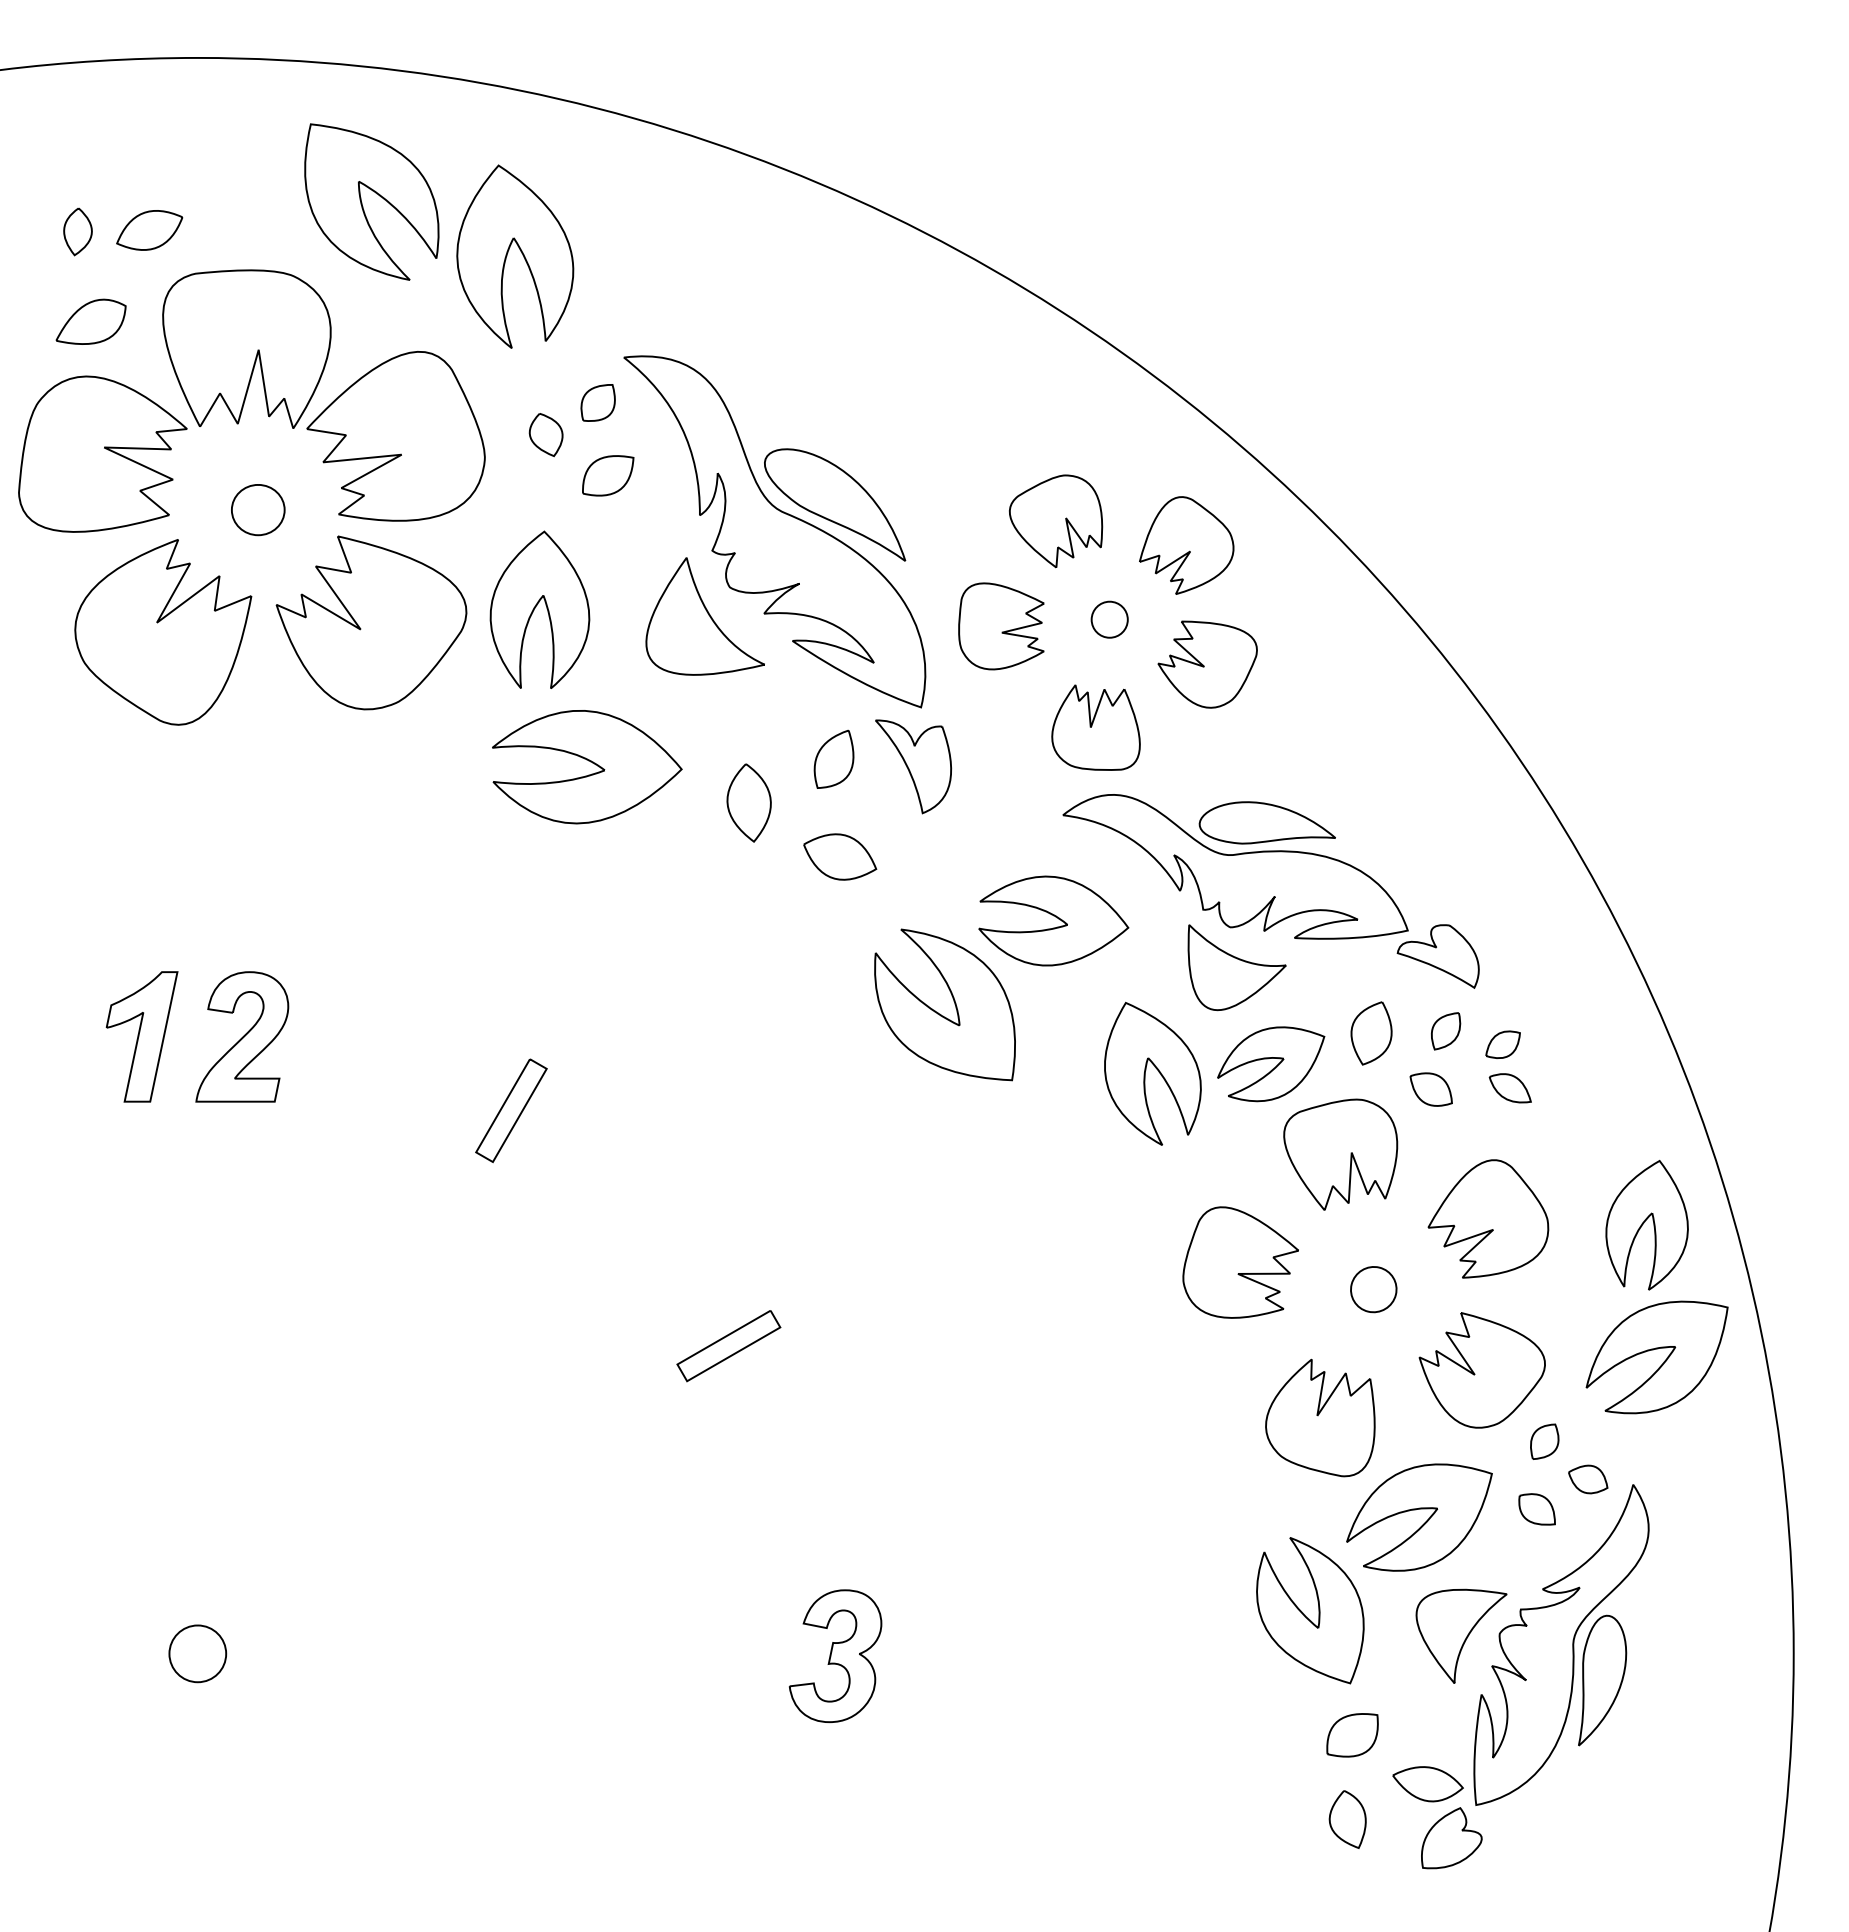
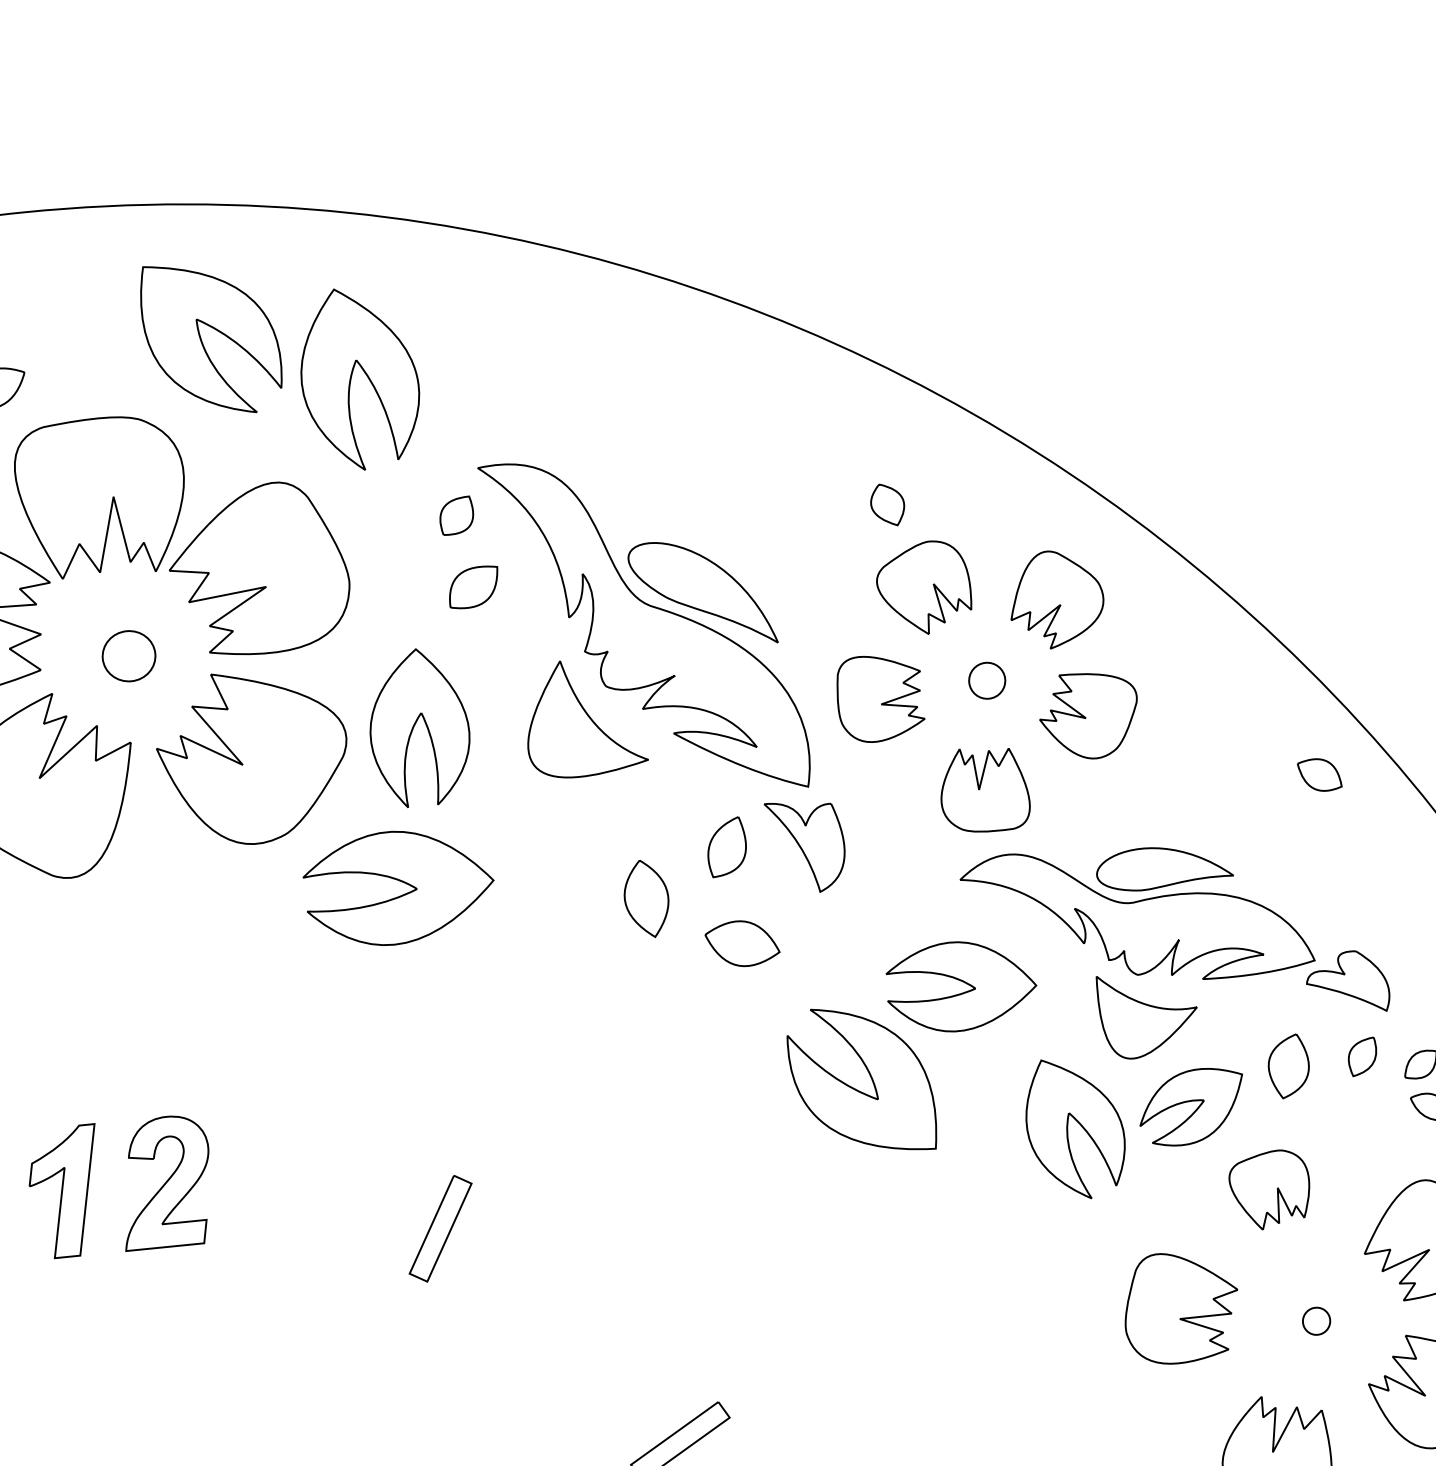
part: (545, 435) -> (887, 505), moved
part: (587, 767) -> (399, 887), moved
part: (1430, 1089) -> (1318, 775), moved
part: (1340, 1154) -> (1269, 1189), size x0.7
part: (1373, 1289) -> (1316, 1321), size x0.6

